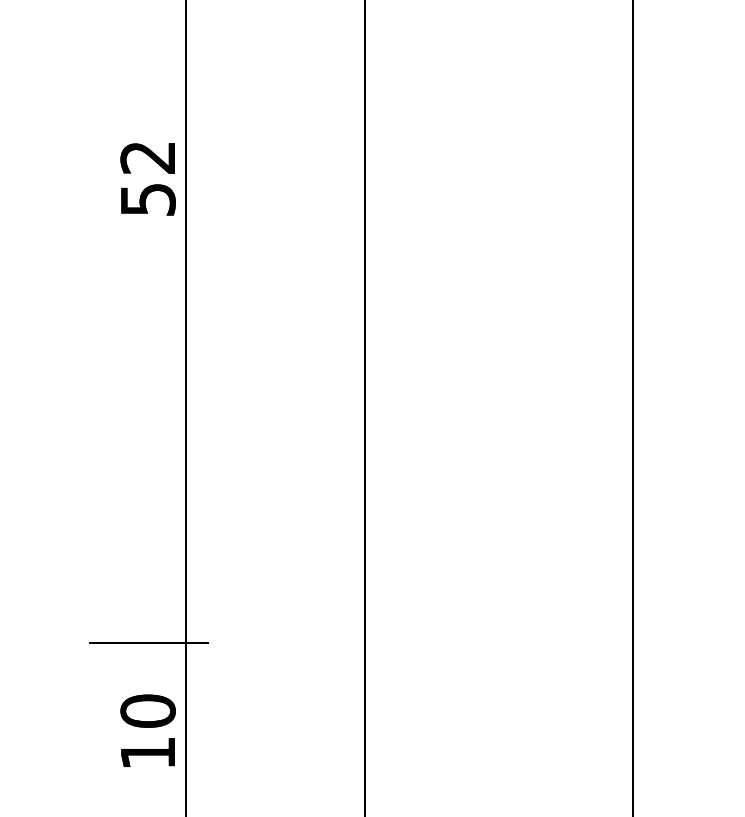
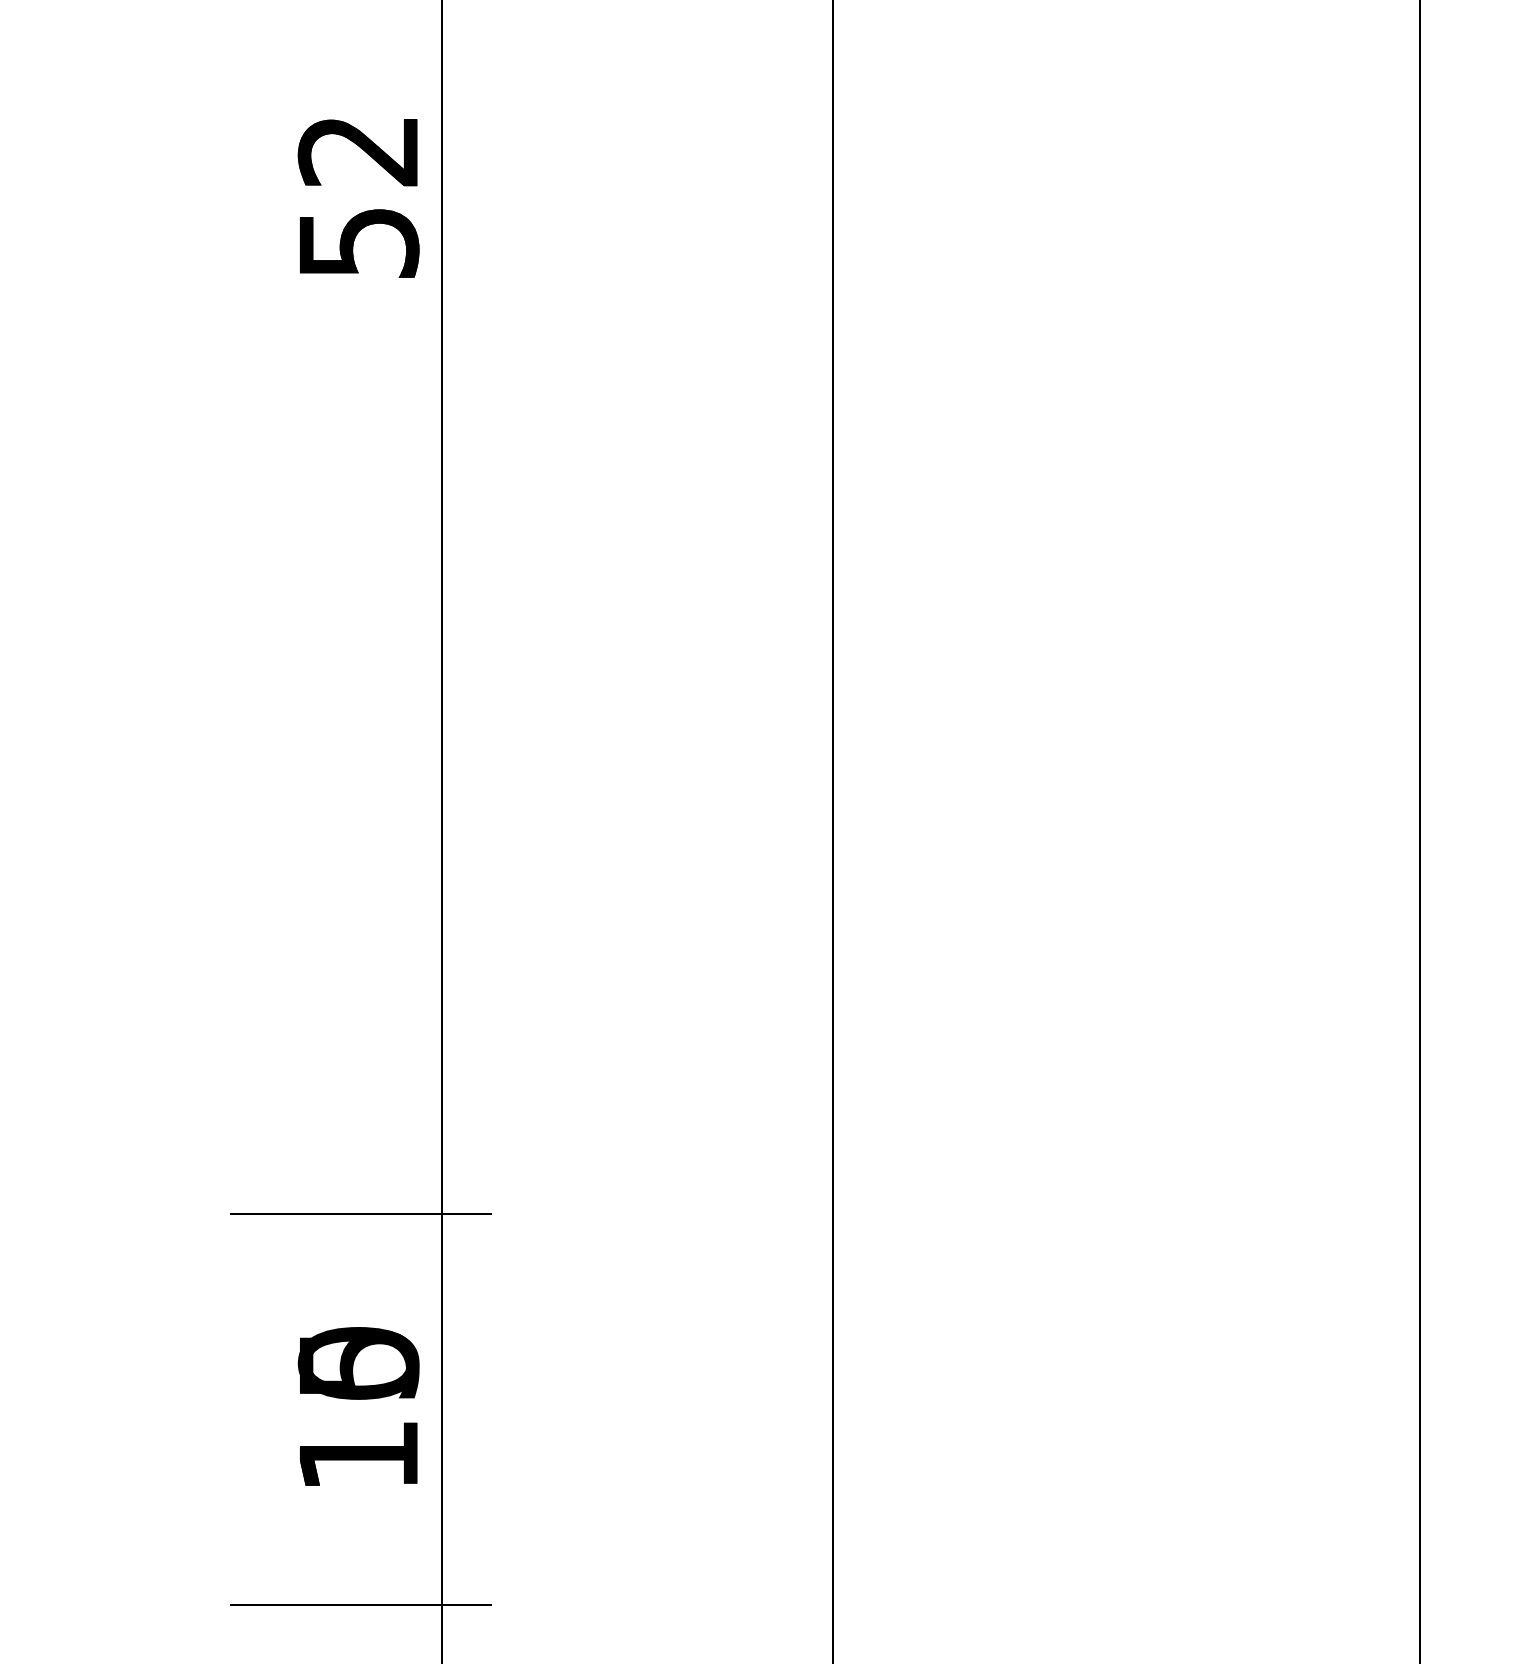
text: (147, 710) -> (357, 1361), 10 -> 15

